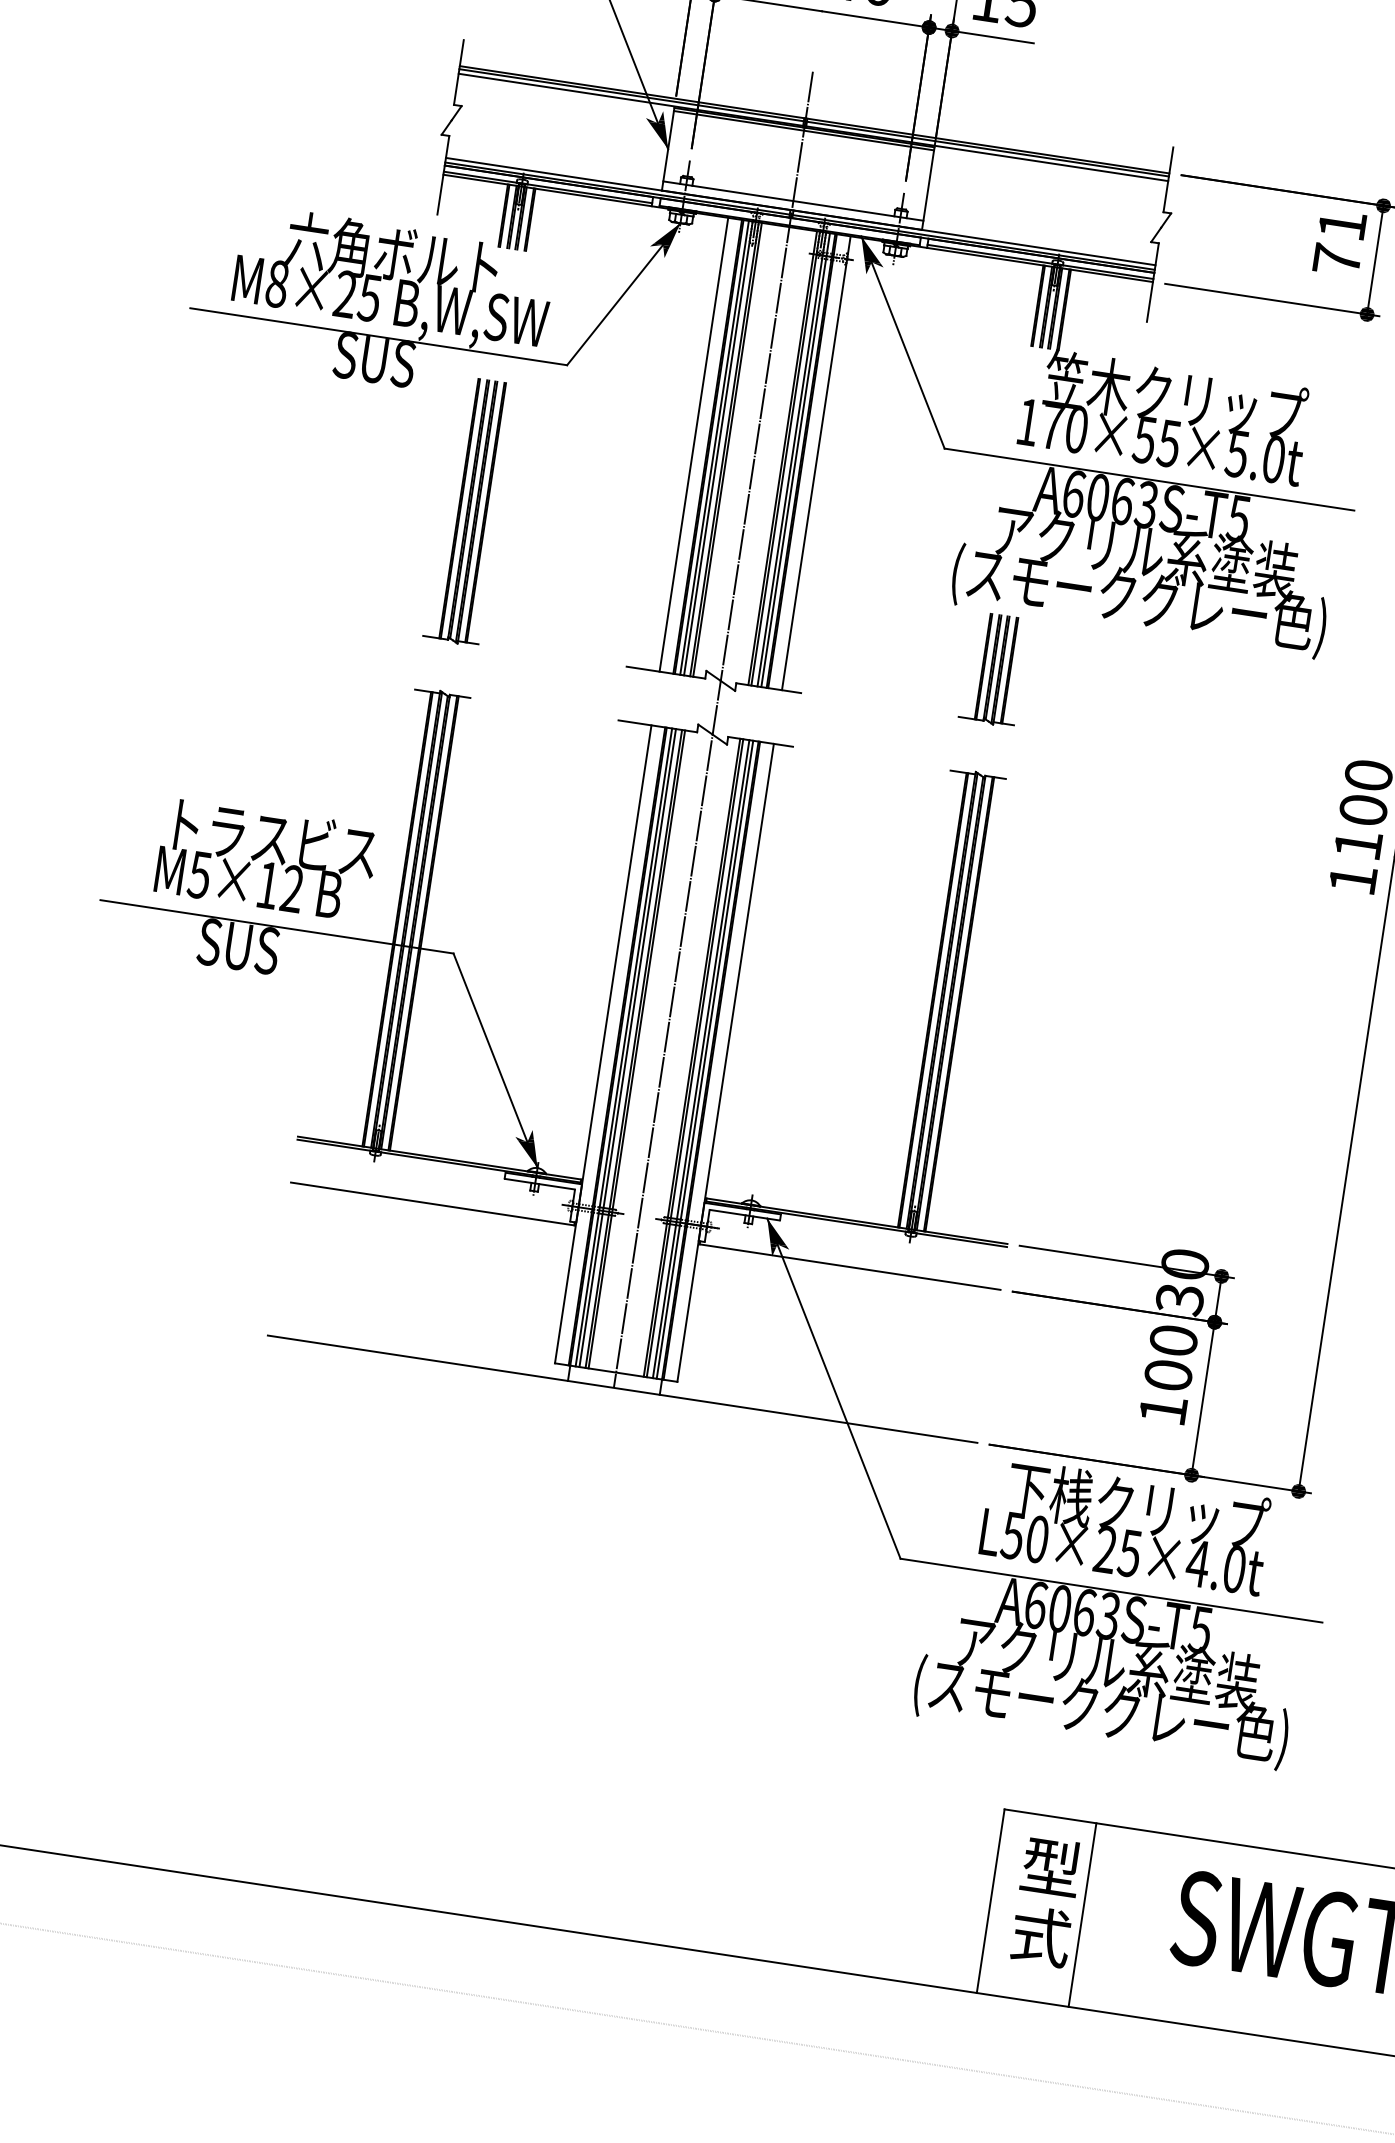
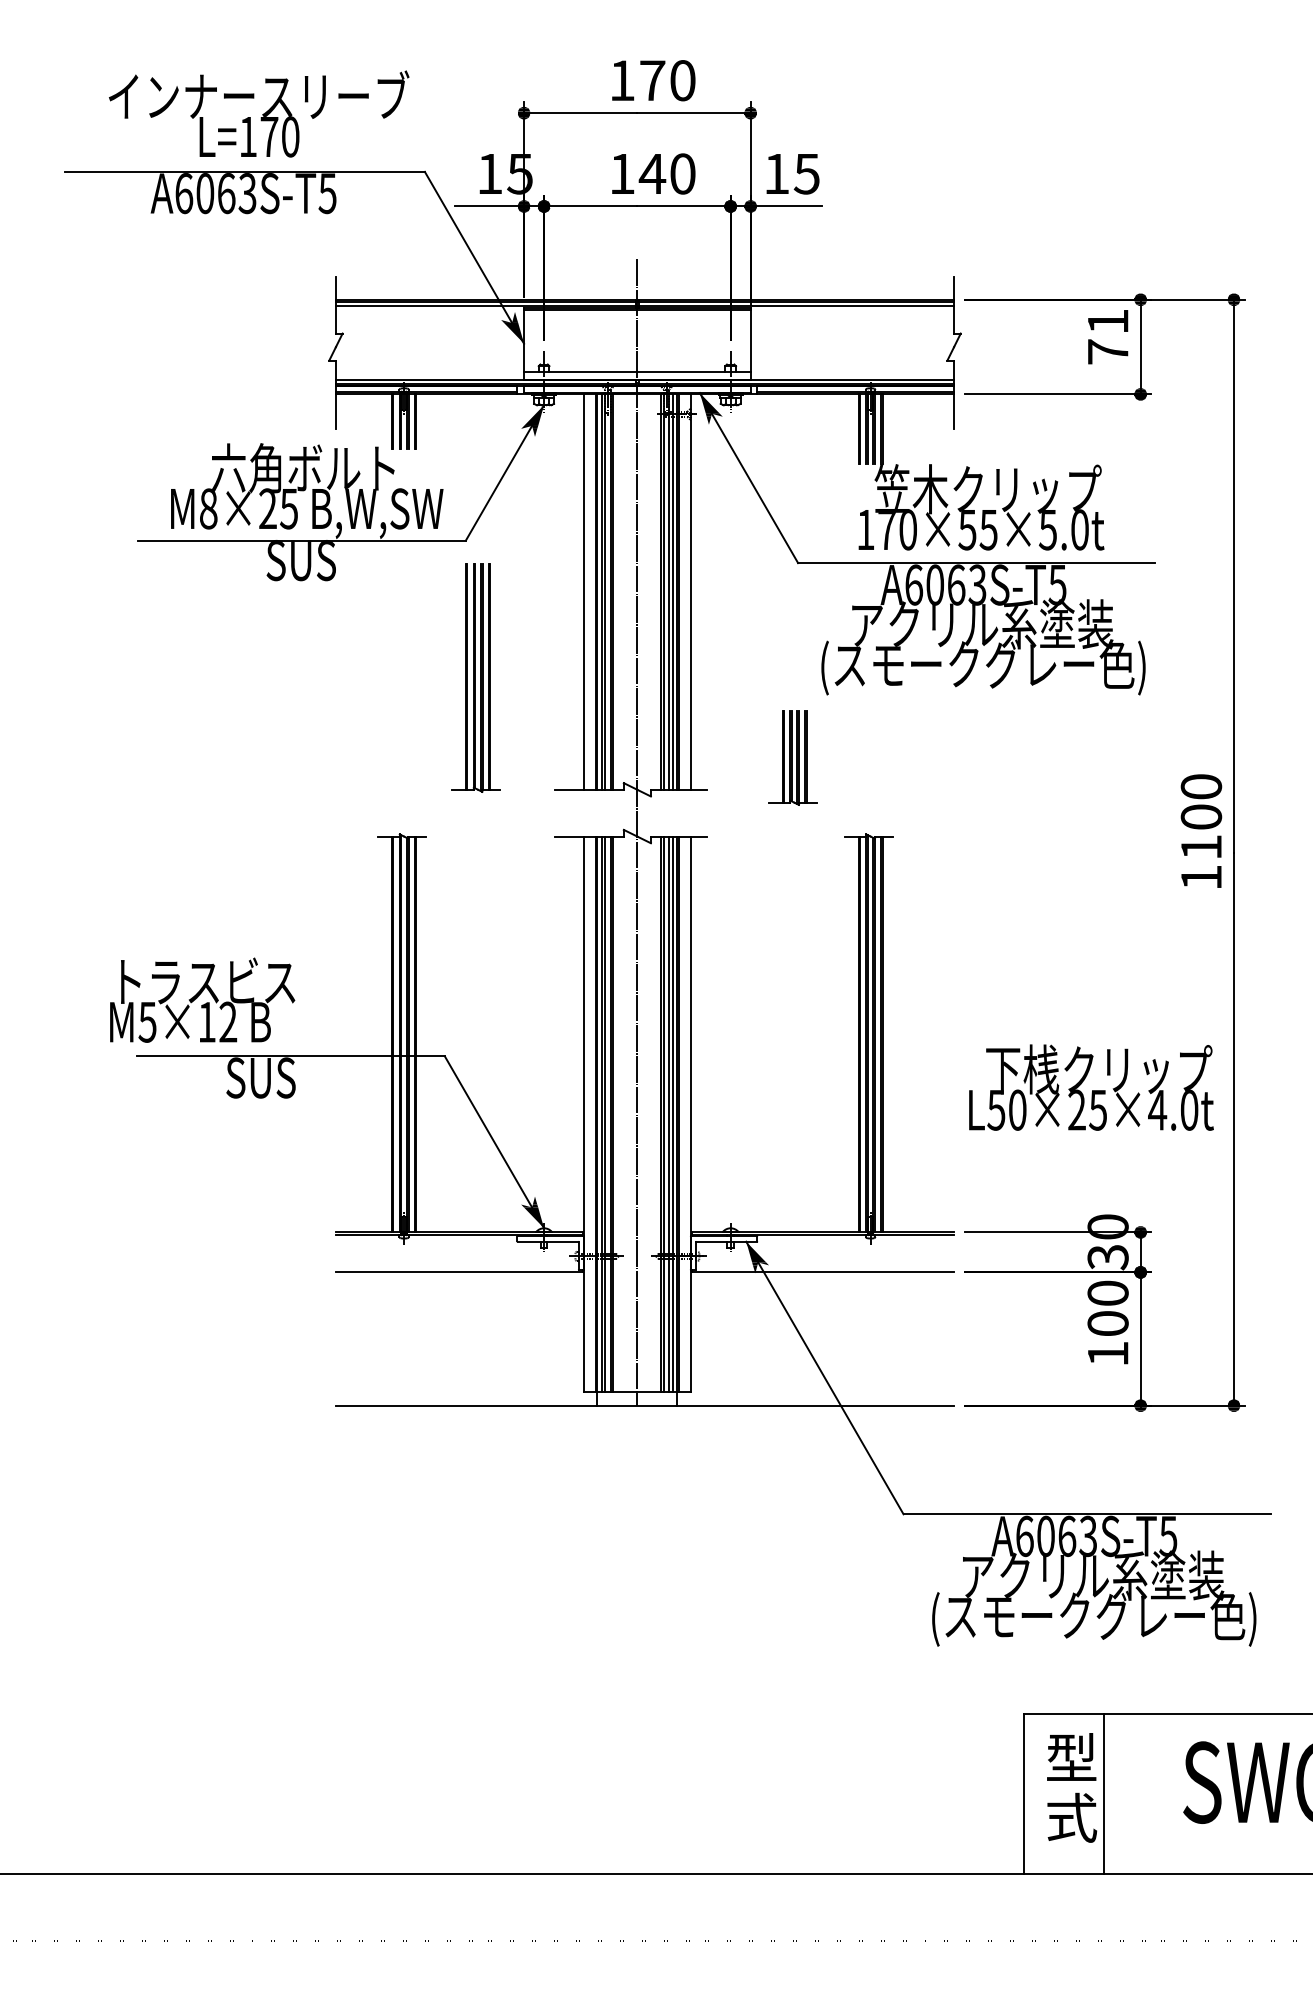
part: (469, 511) -> (475, 677), moved
part: (993, 669) -> (792, 757), moved
text: (266, 858) -> (202, 999), moved
text: (1126, 1526) -> (1091, 1087), moved

